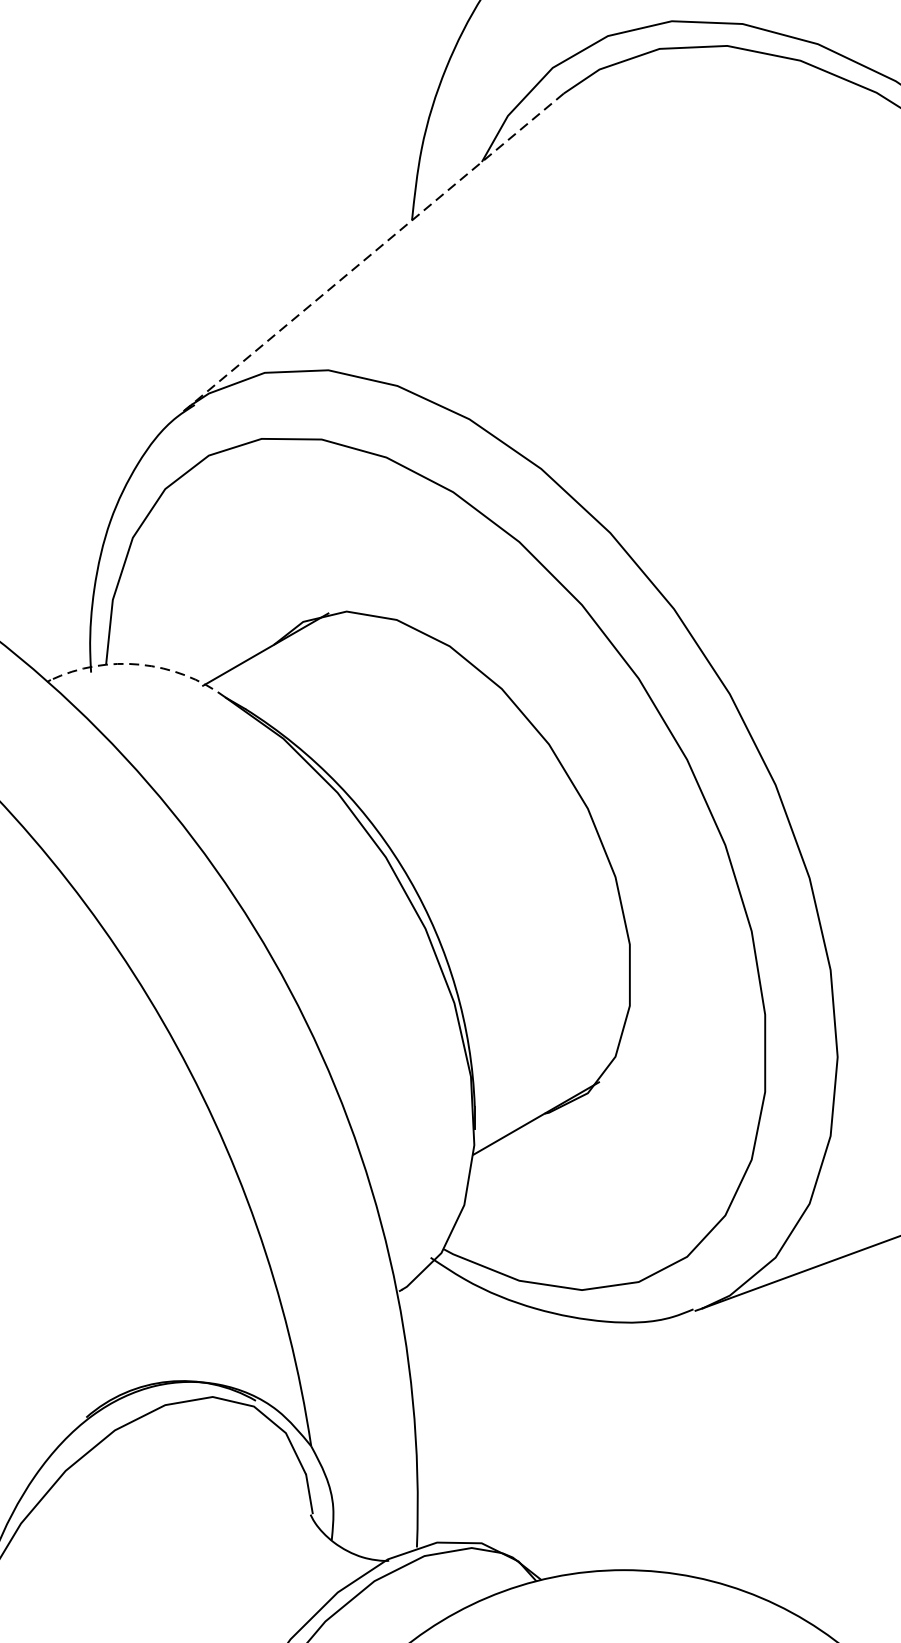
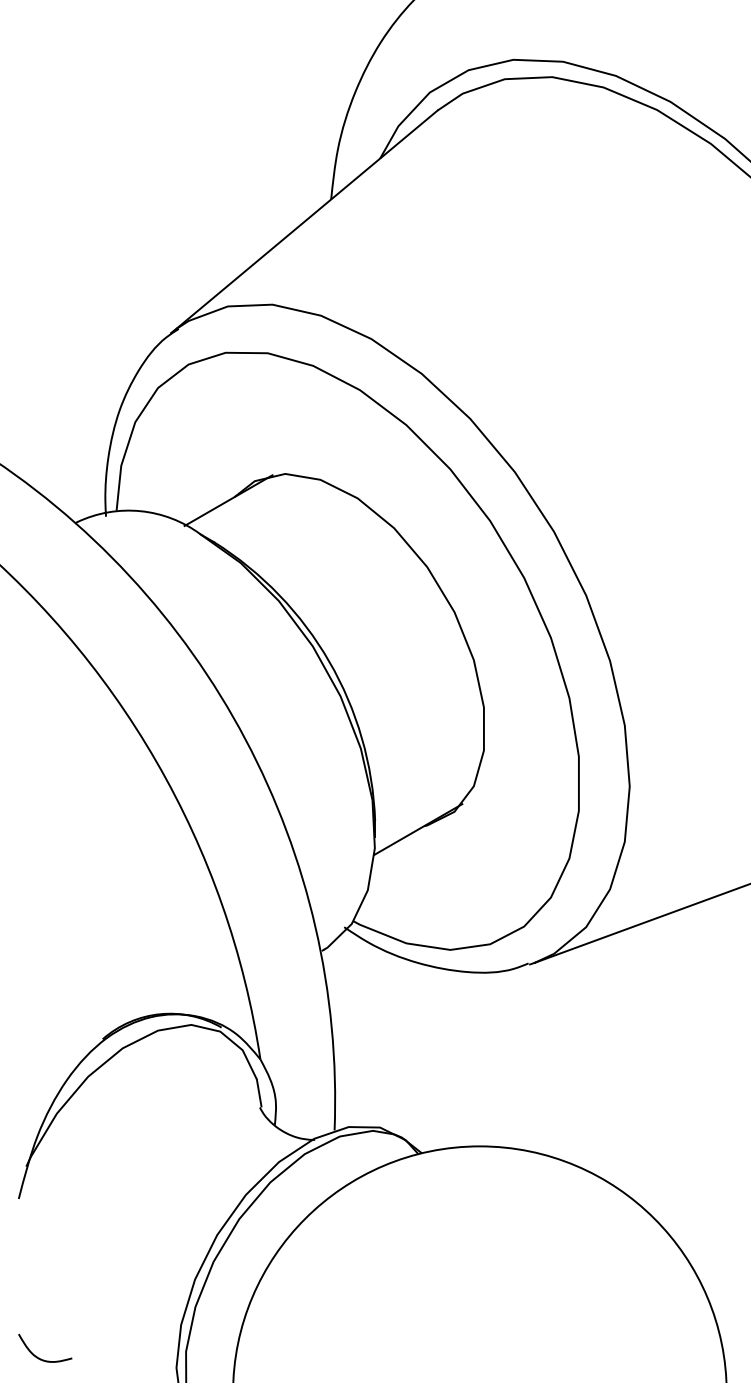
line: (374, 251) -> (304, 221), dashed -> solid
arc: (140, 665) -> (140, 511), dashed -> solid

